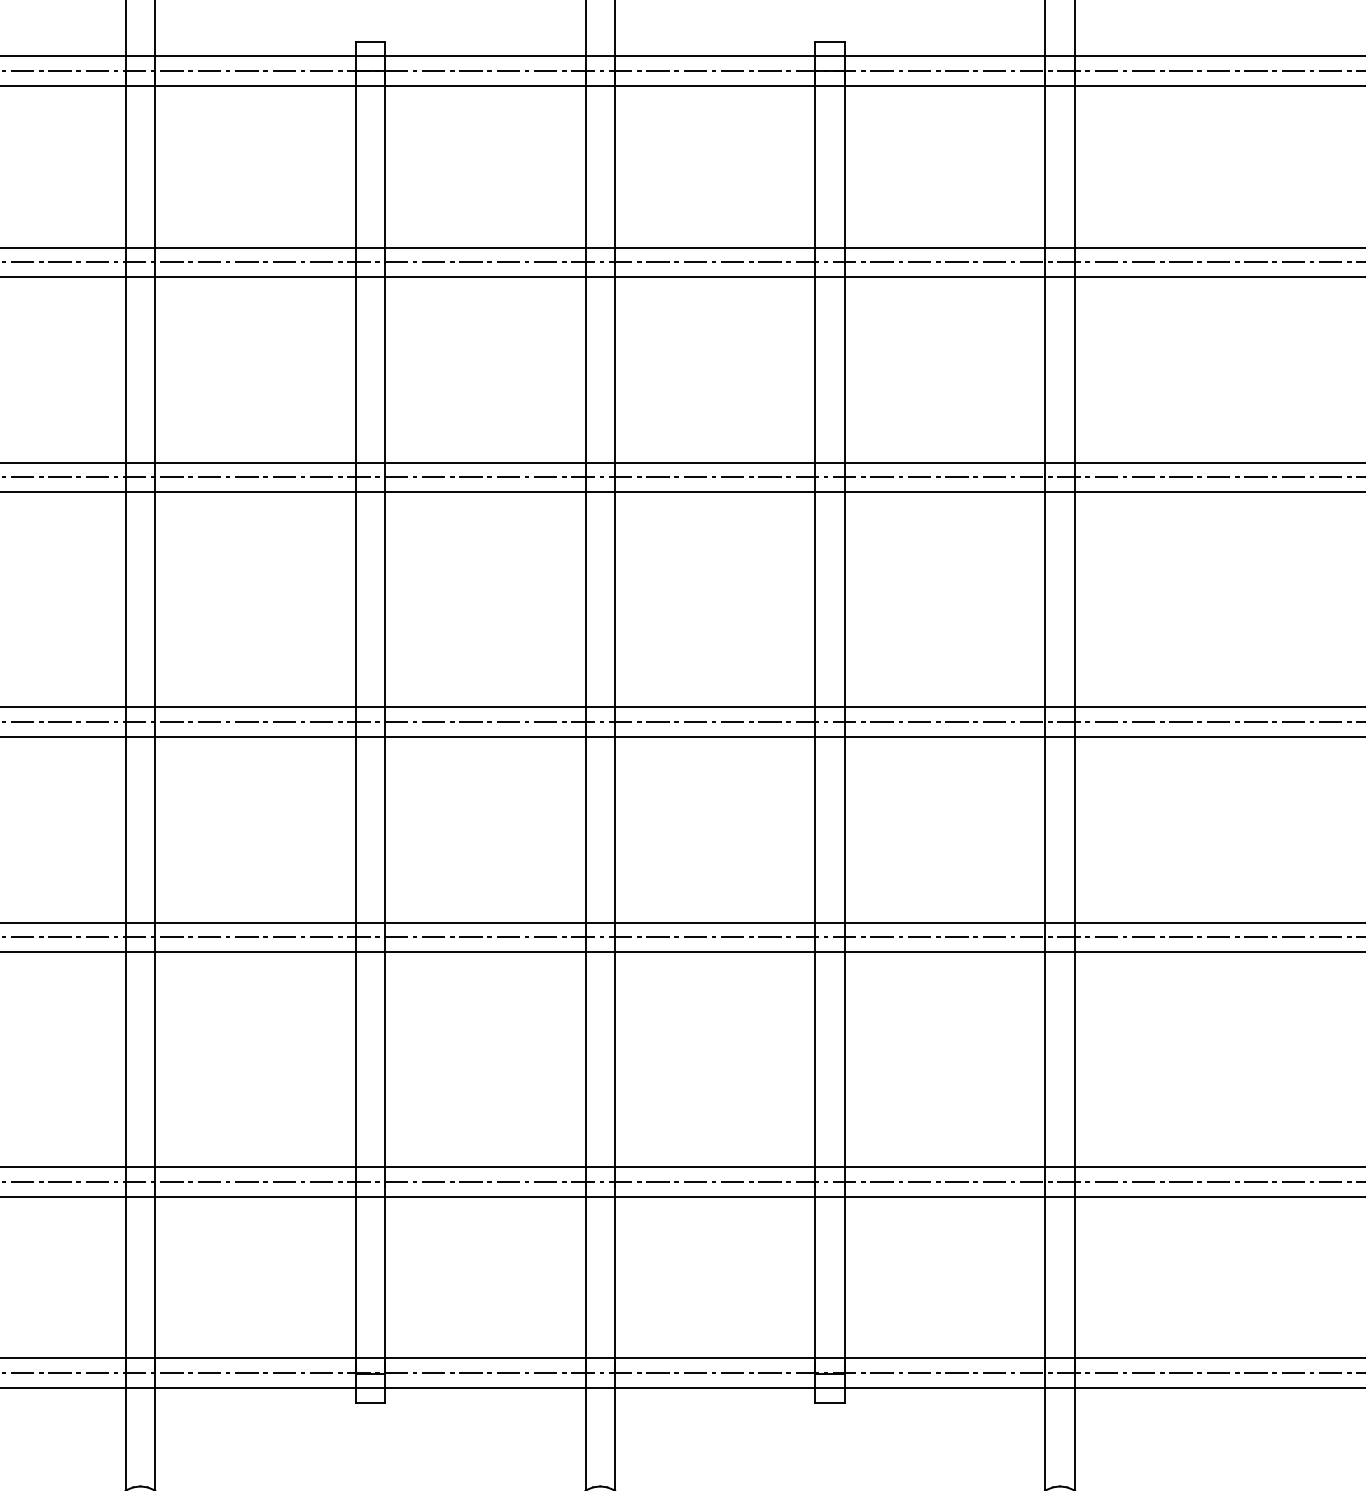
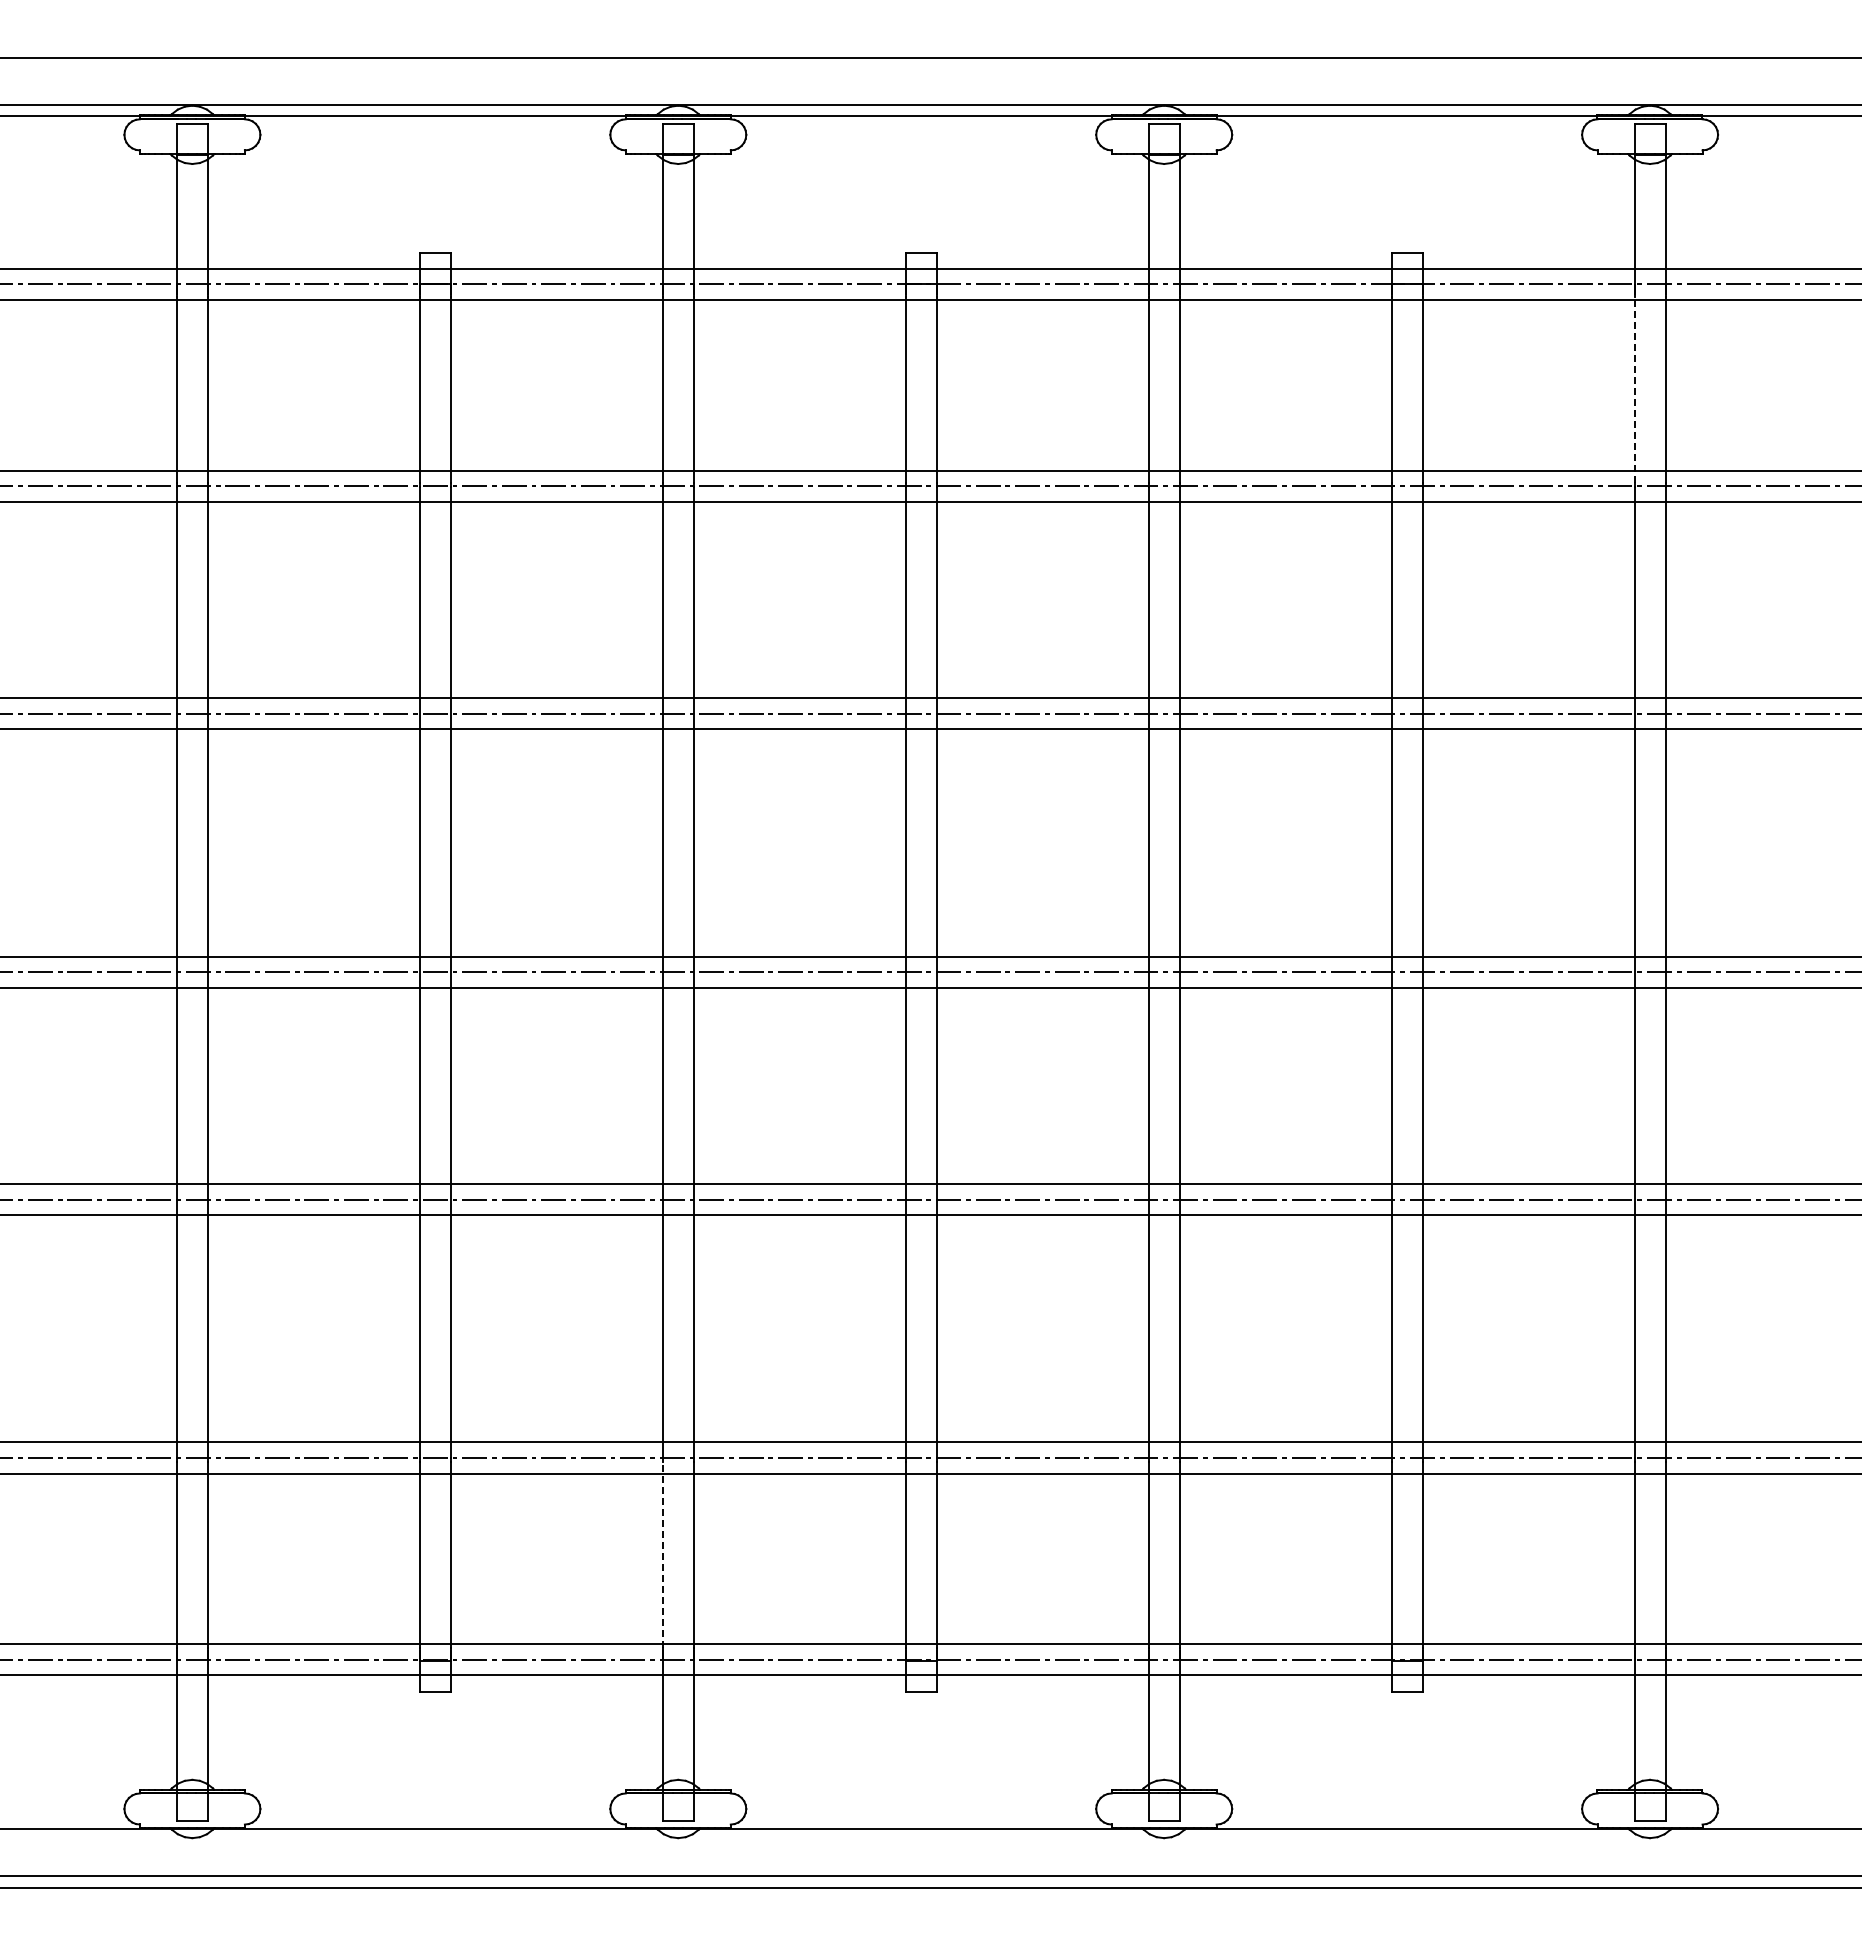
line: (1045, 170) -> (1634, 389), solid -> dashed
line: (125, 1273) -> (662, 1554), solid -> dashed

